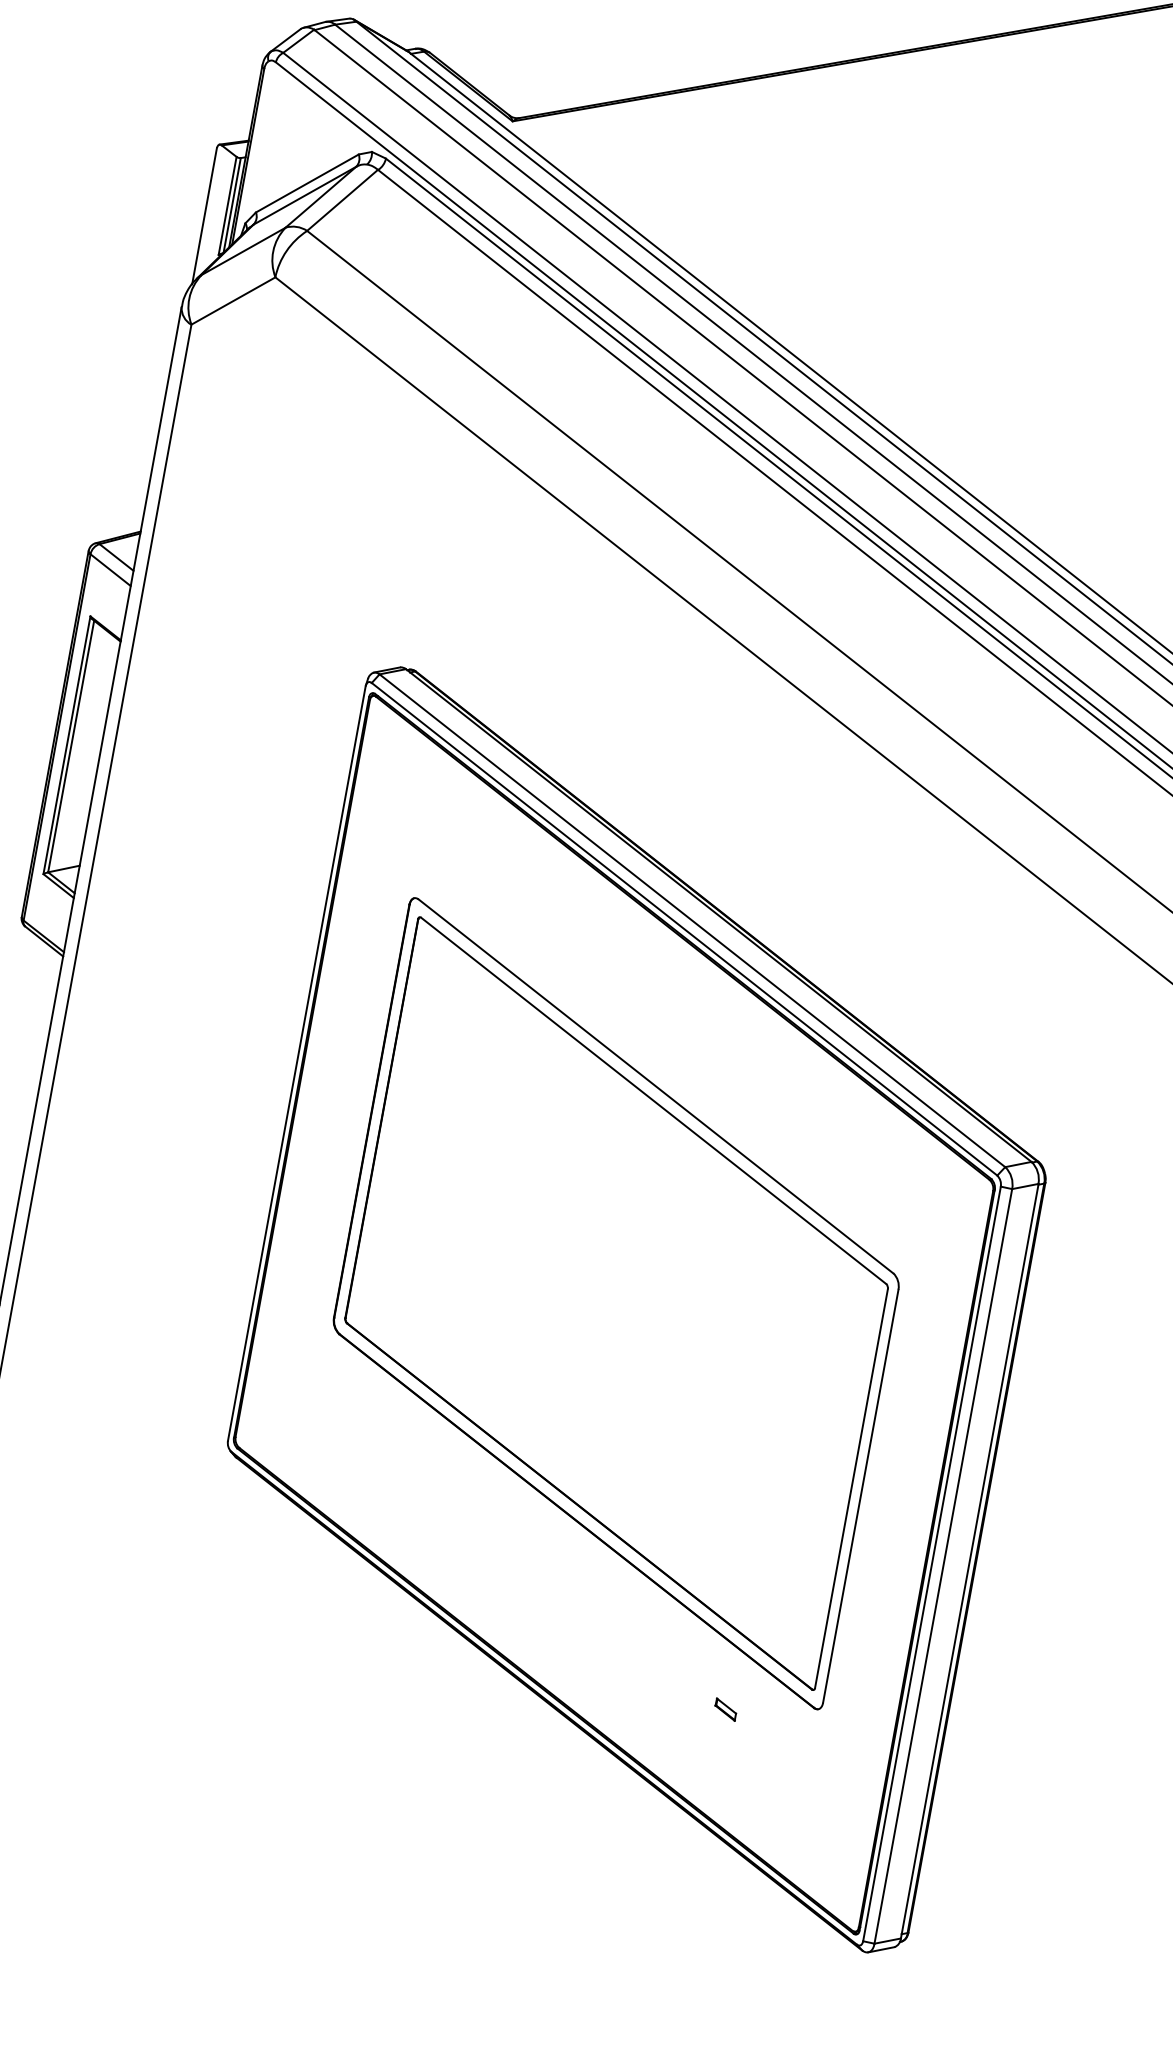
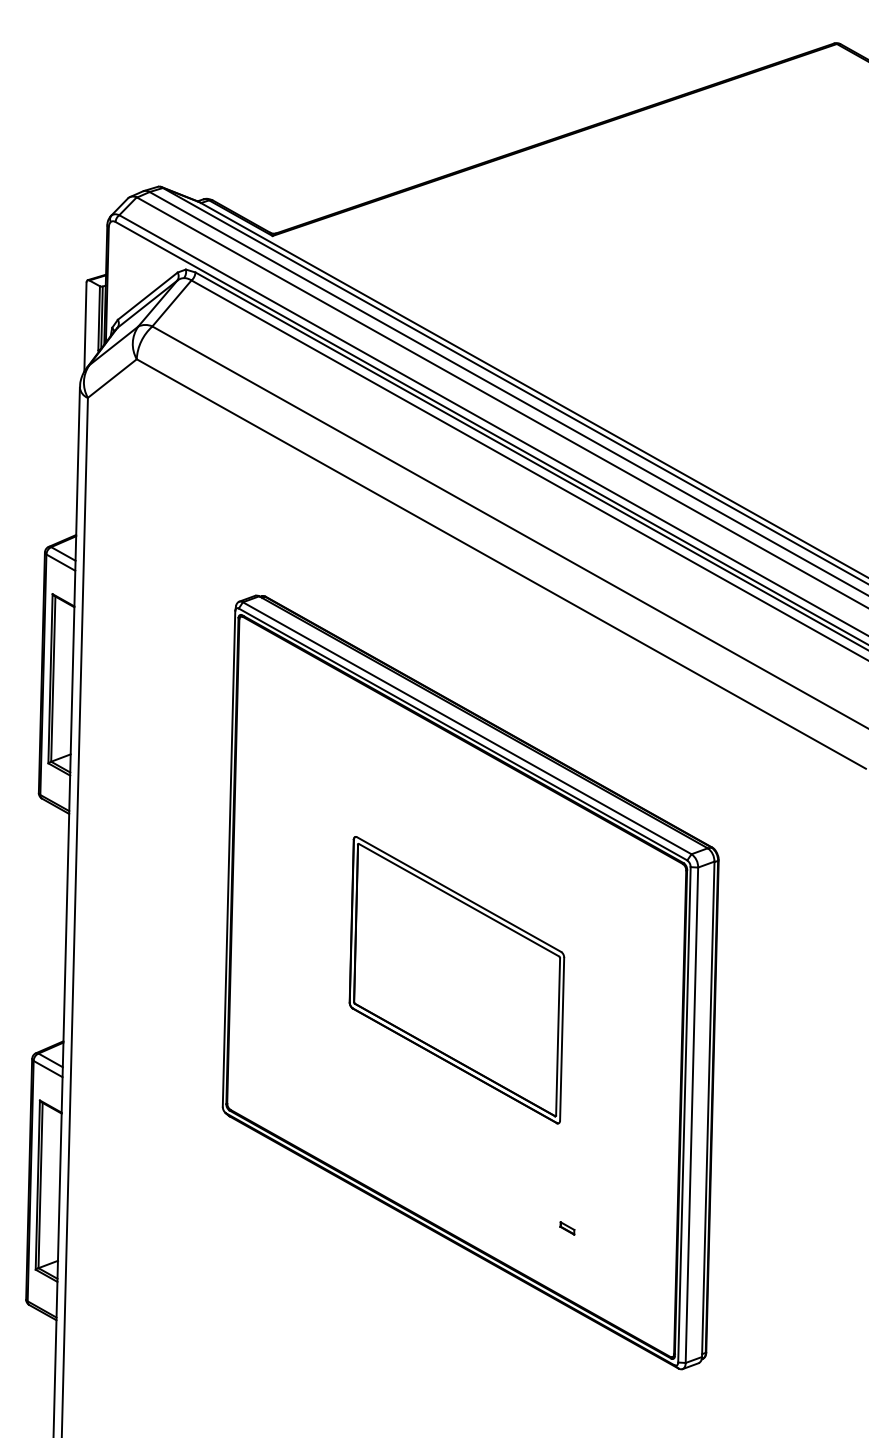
part: (615, 1302) -> (456, 979), size x0.6

